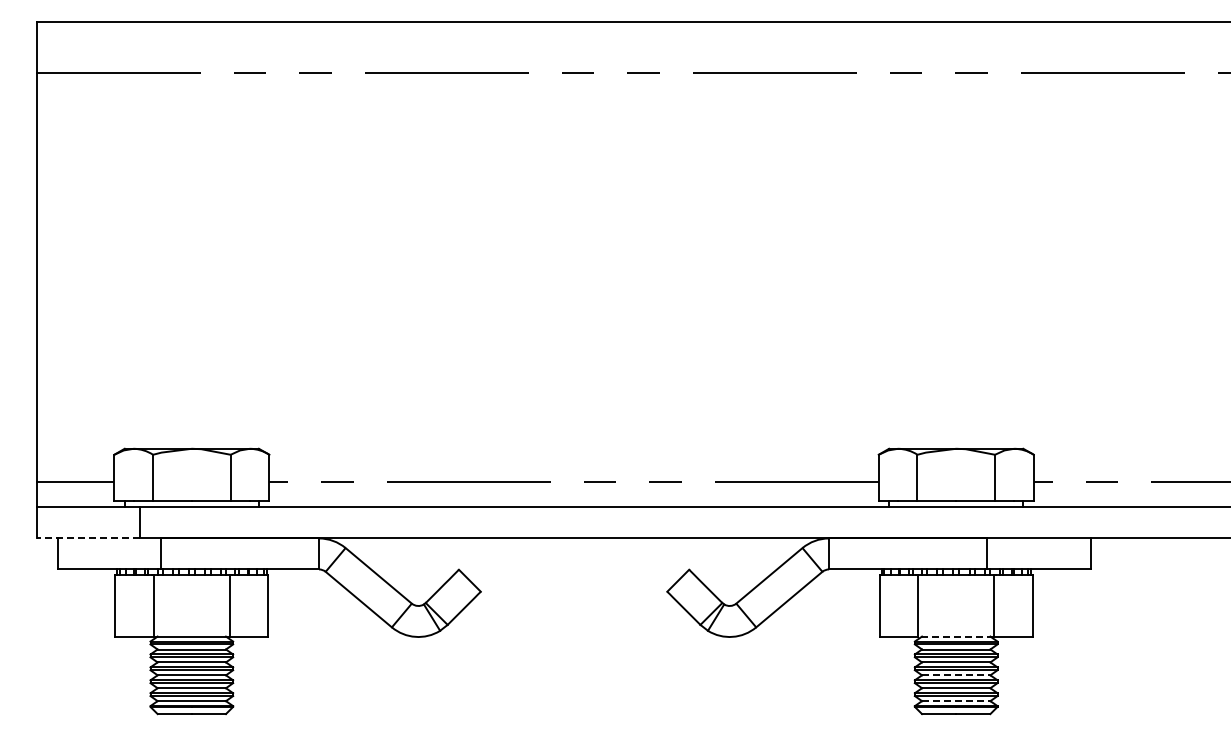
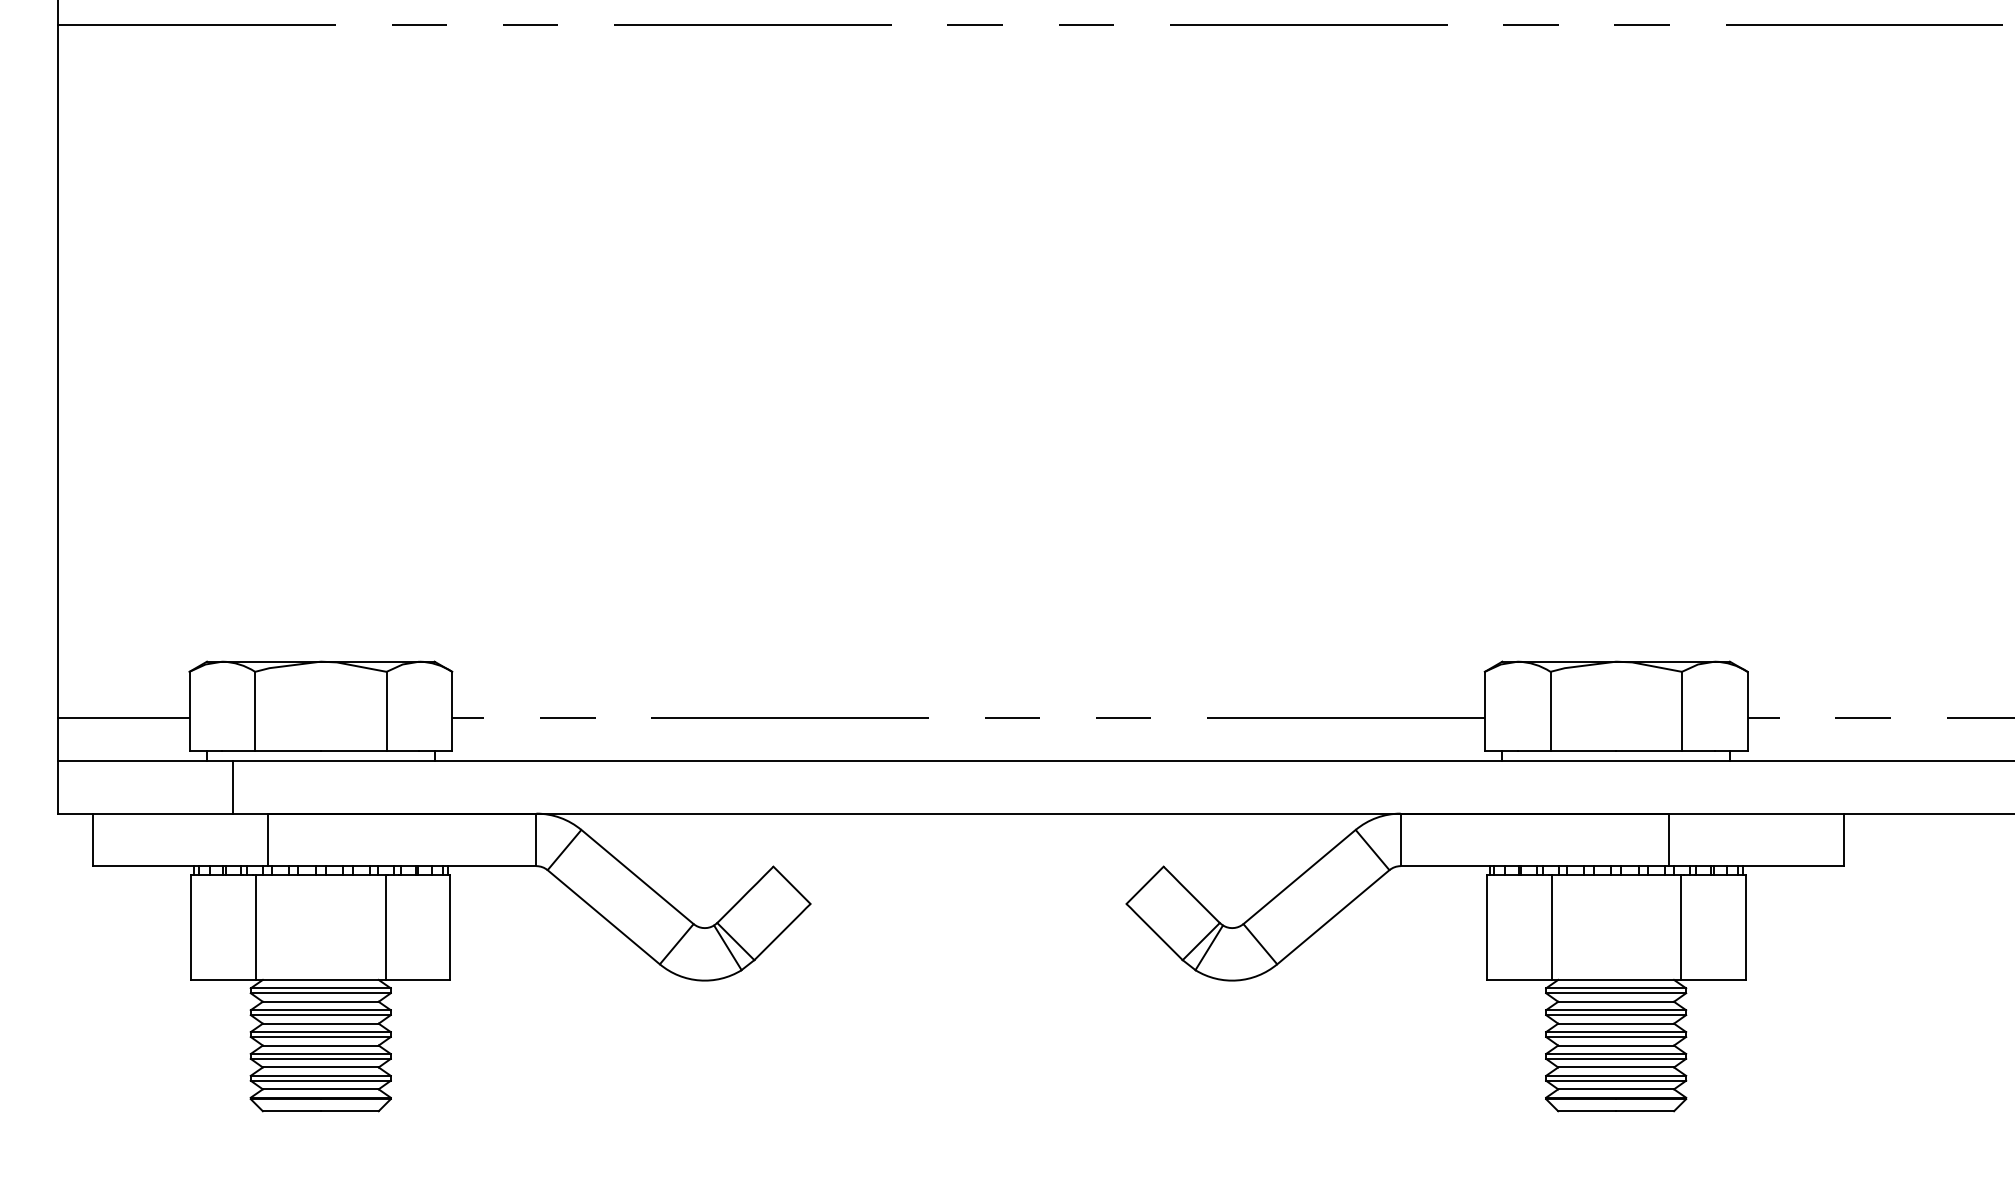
line: (88, 538) -> (145, 813), dashed -> solid
line: (955, 636) -> (1614, 979), dashed -> solid
line: (956, 675) -> (1616, 1045), dashed -> solid
line: (956, 701) -> (1616, 1089), dashed -> solid

